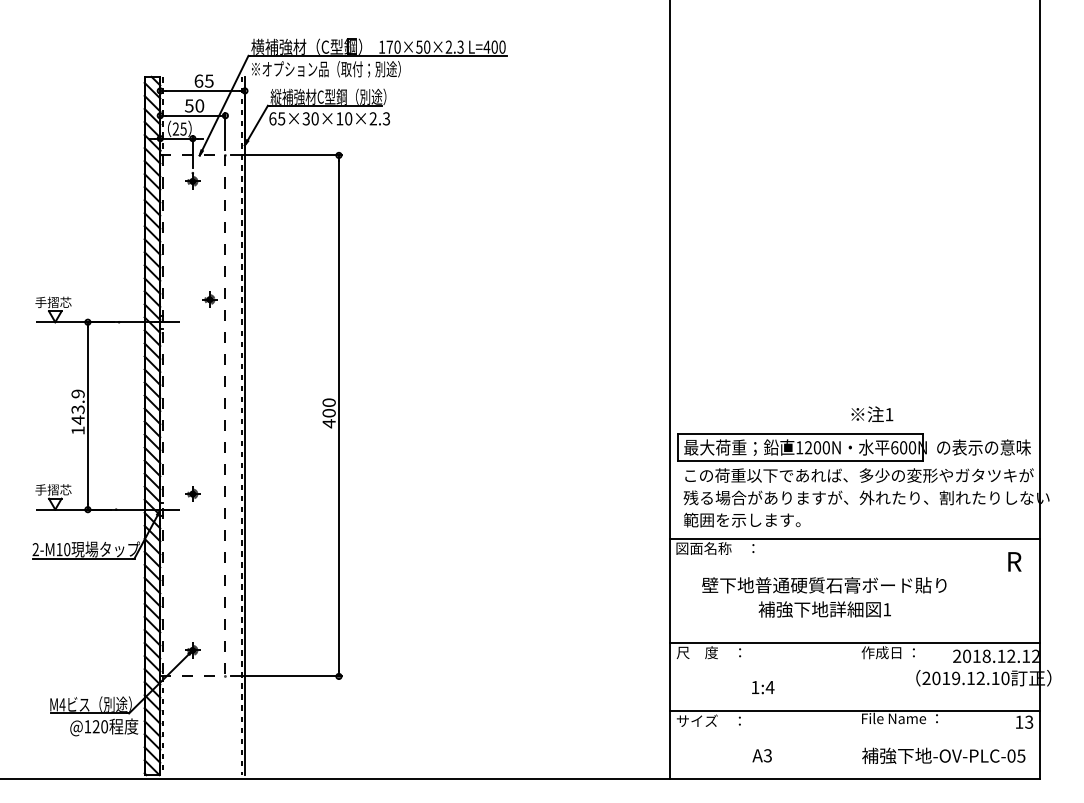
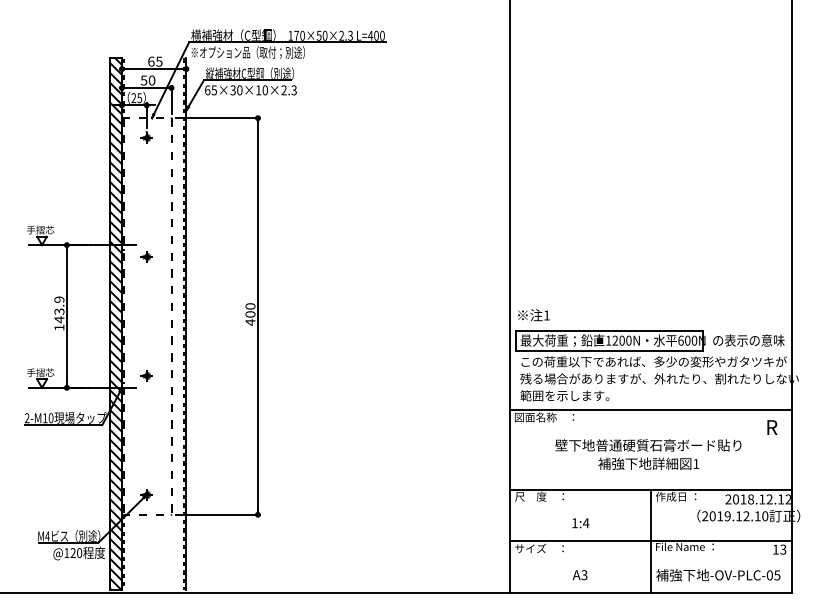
part: (209, 299) -> (146, 256), moved
text: (871, 414) -> (533, 315), moved
text: (824, 597) -> (648, 454), moved
line: (854, 710) -> (650, 540), added

